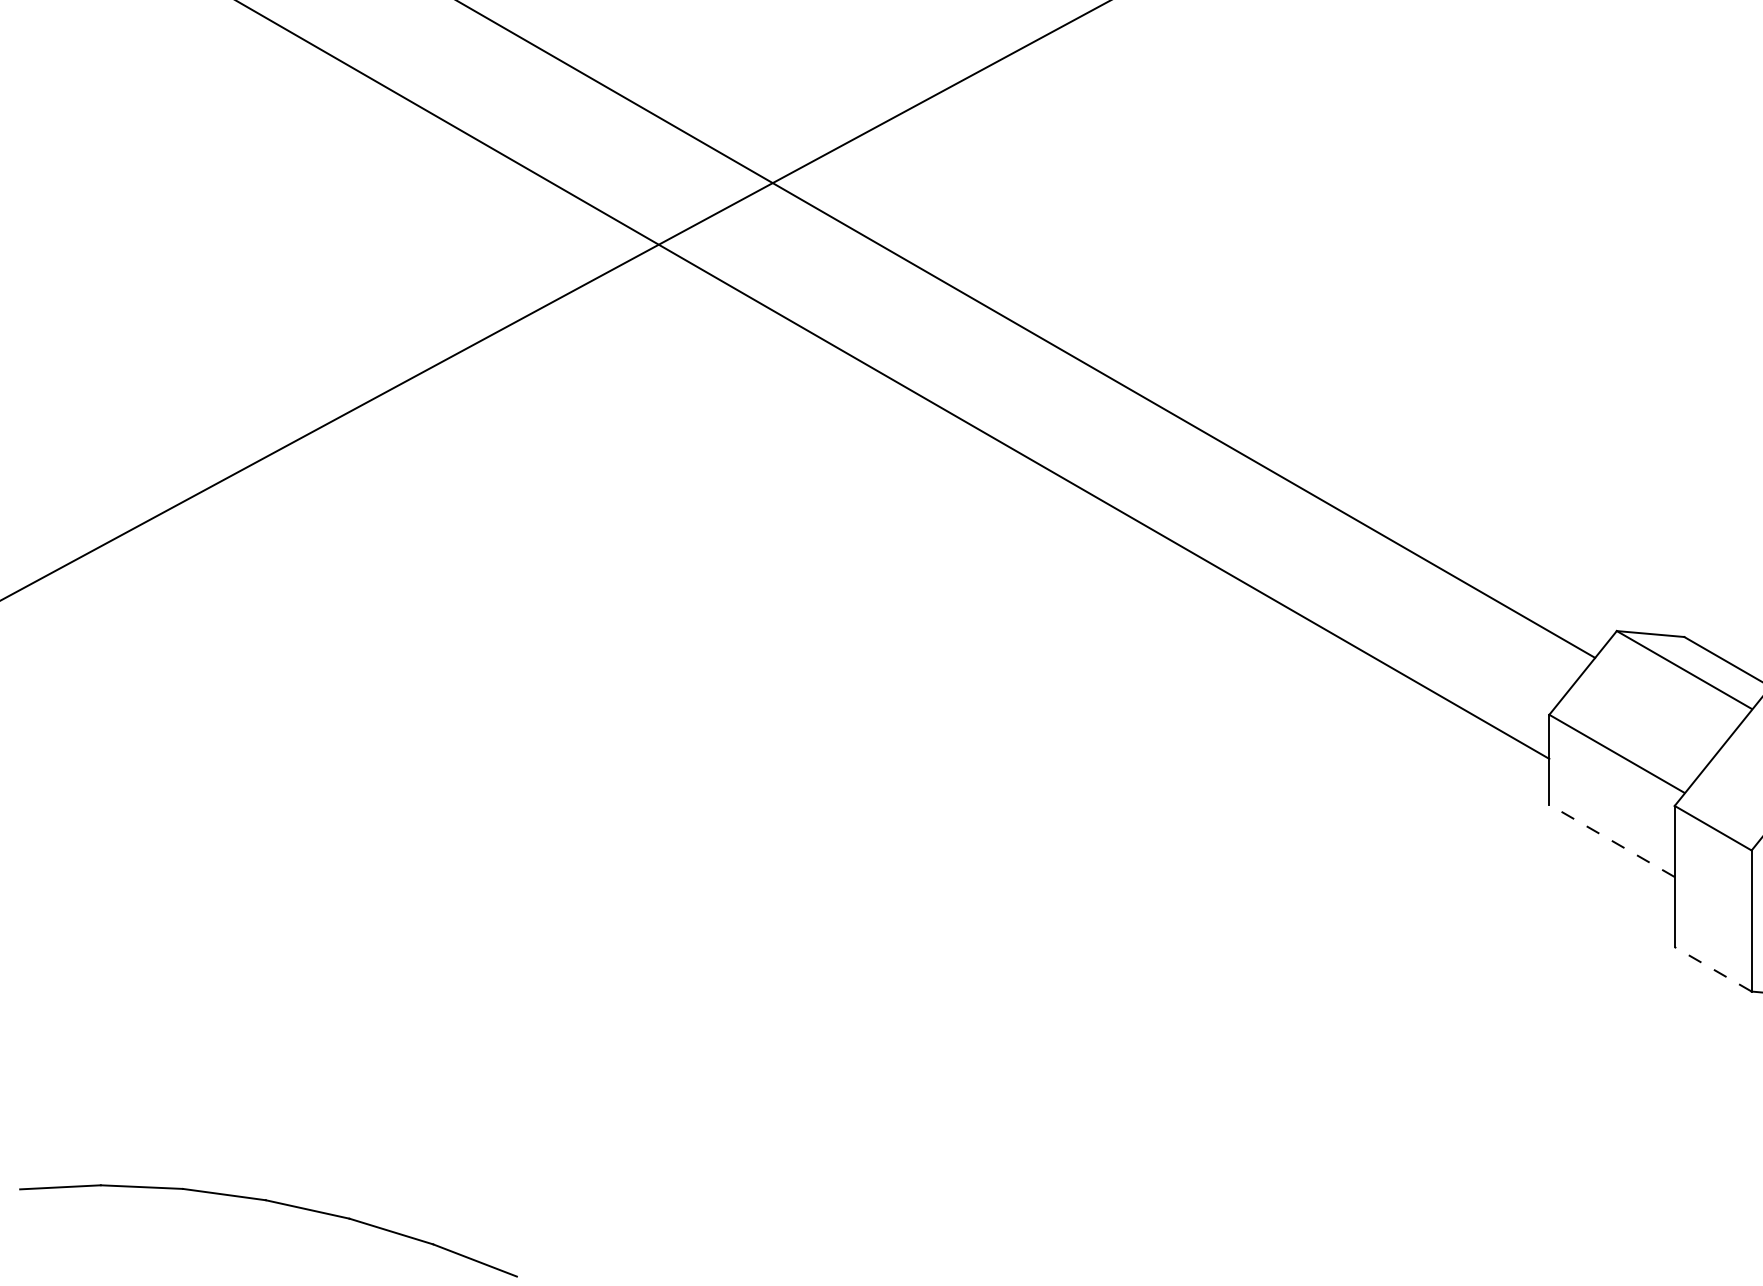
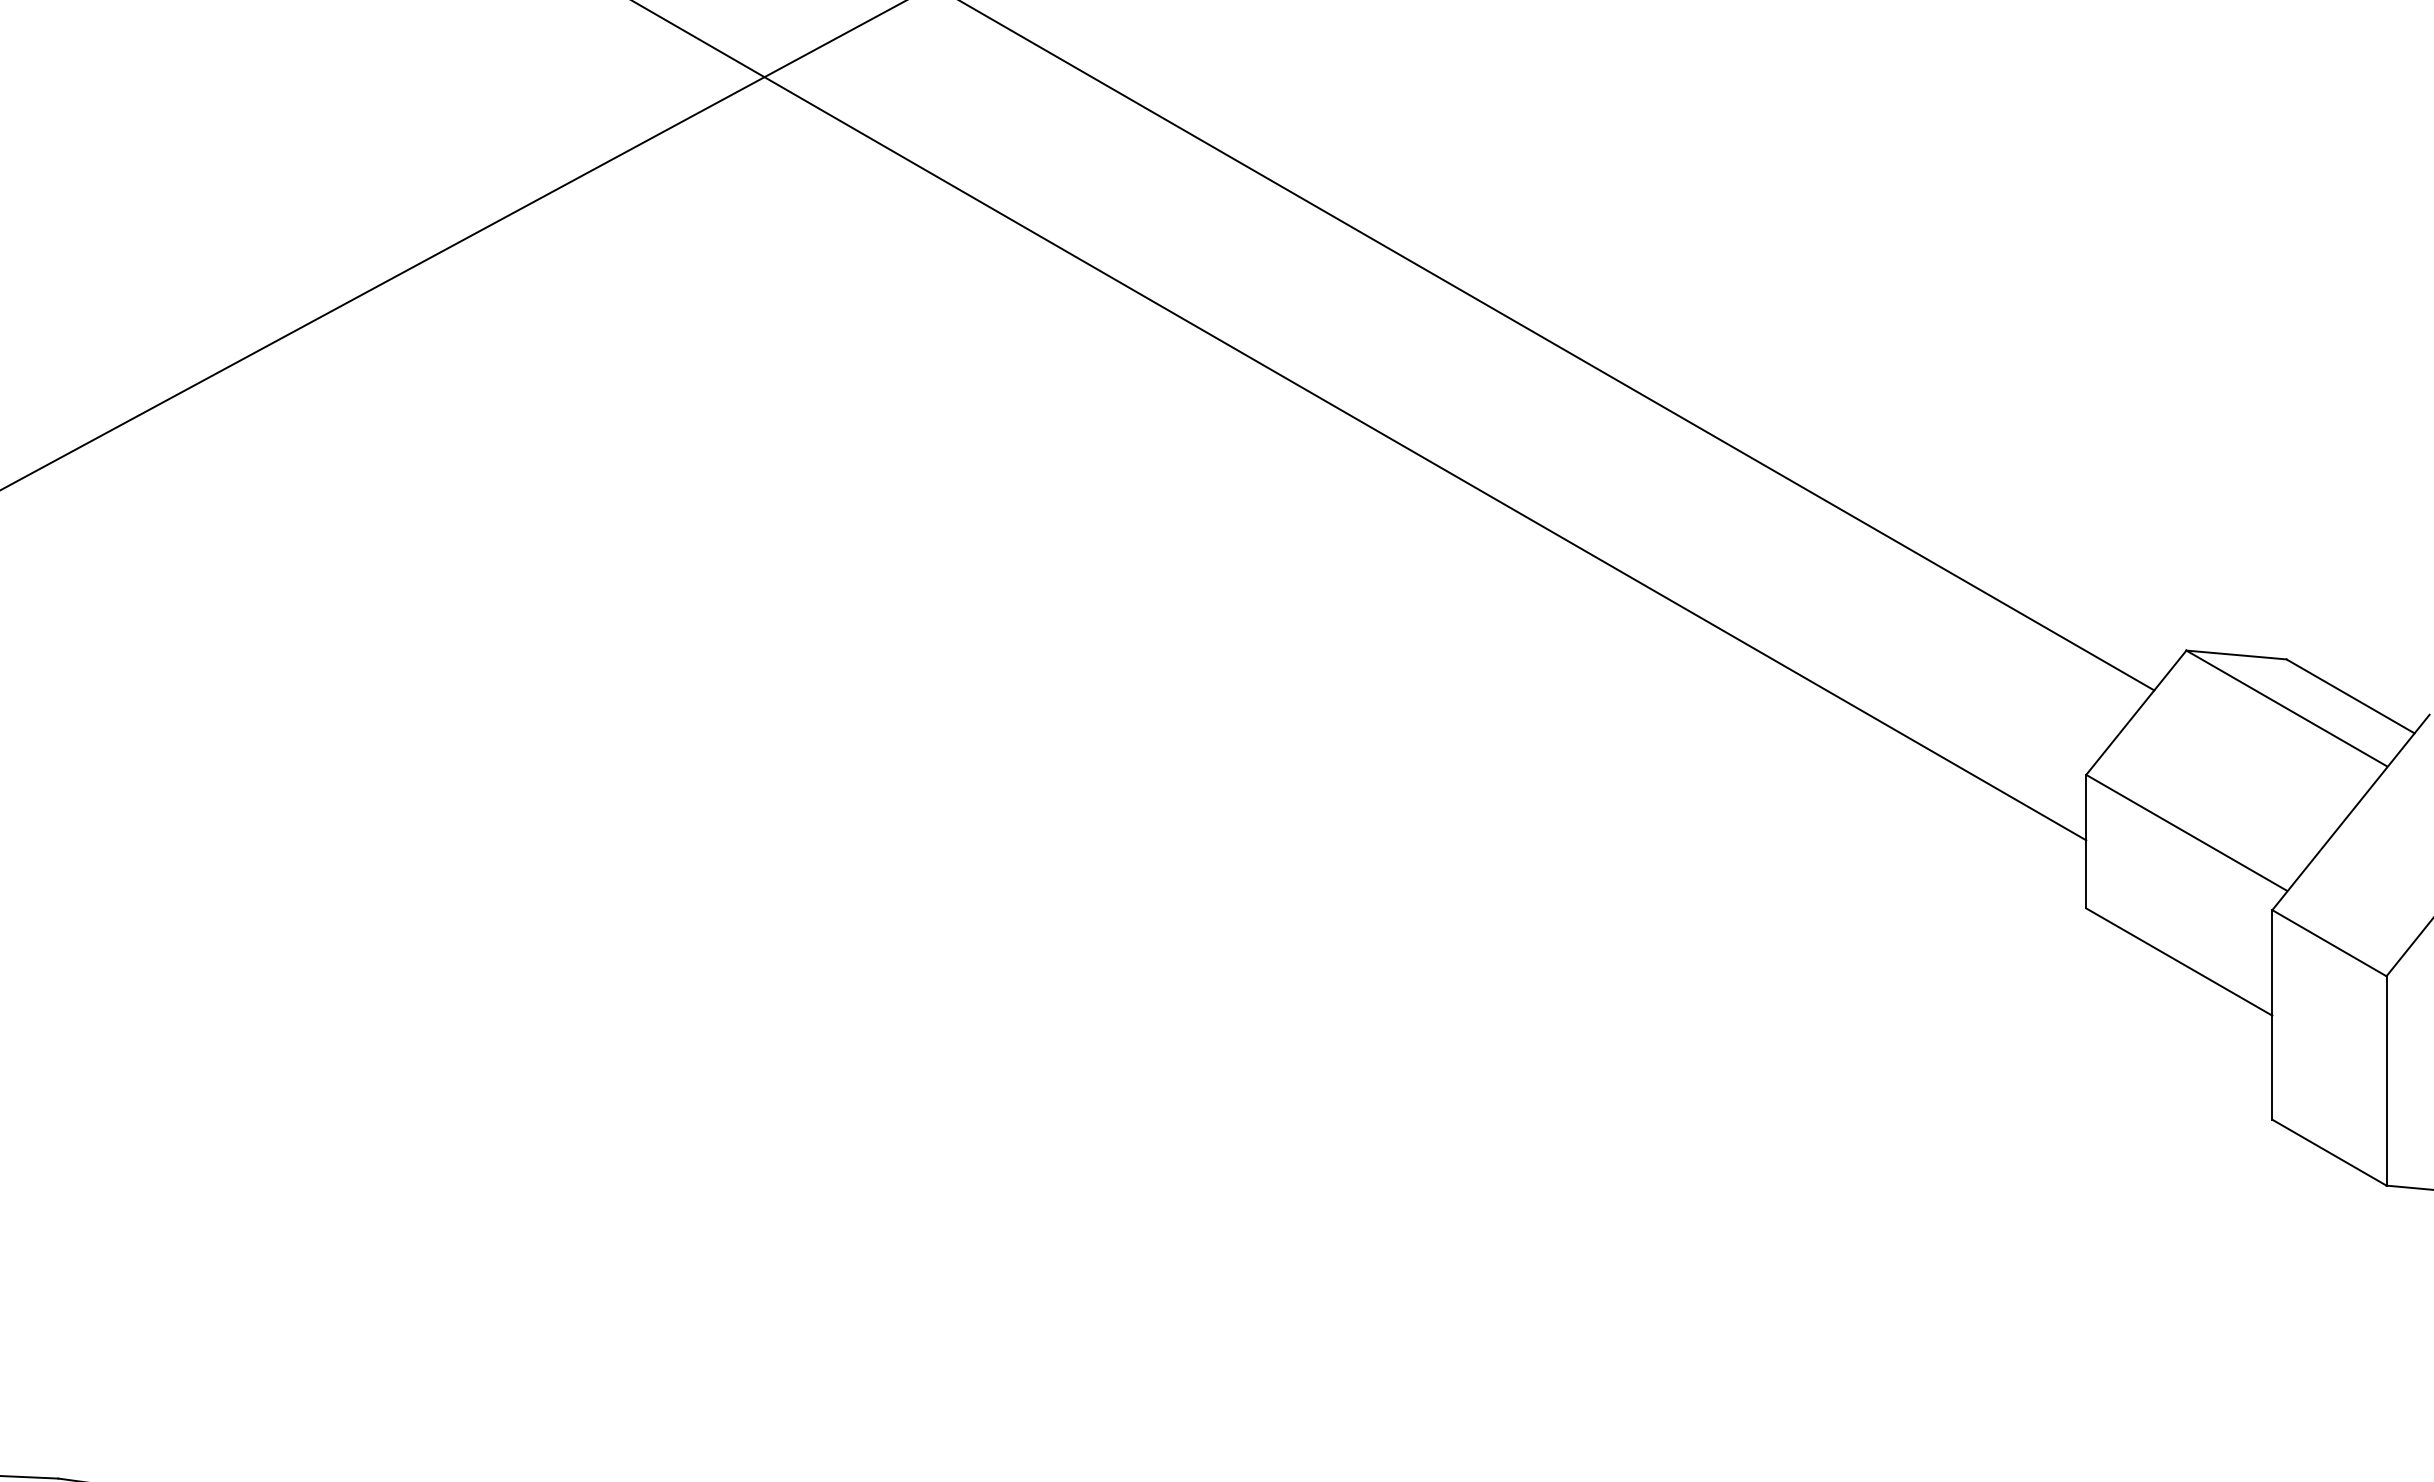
line: (1611, 840) -> (2178, 961), dashed -> solid
line: (1712, 969) -> (2328, 1152), dashed -> solid

